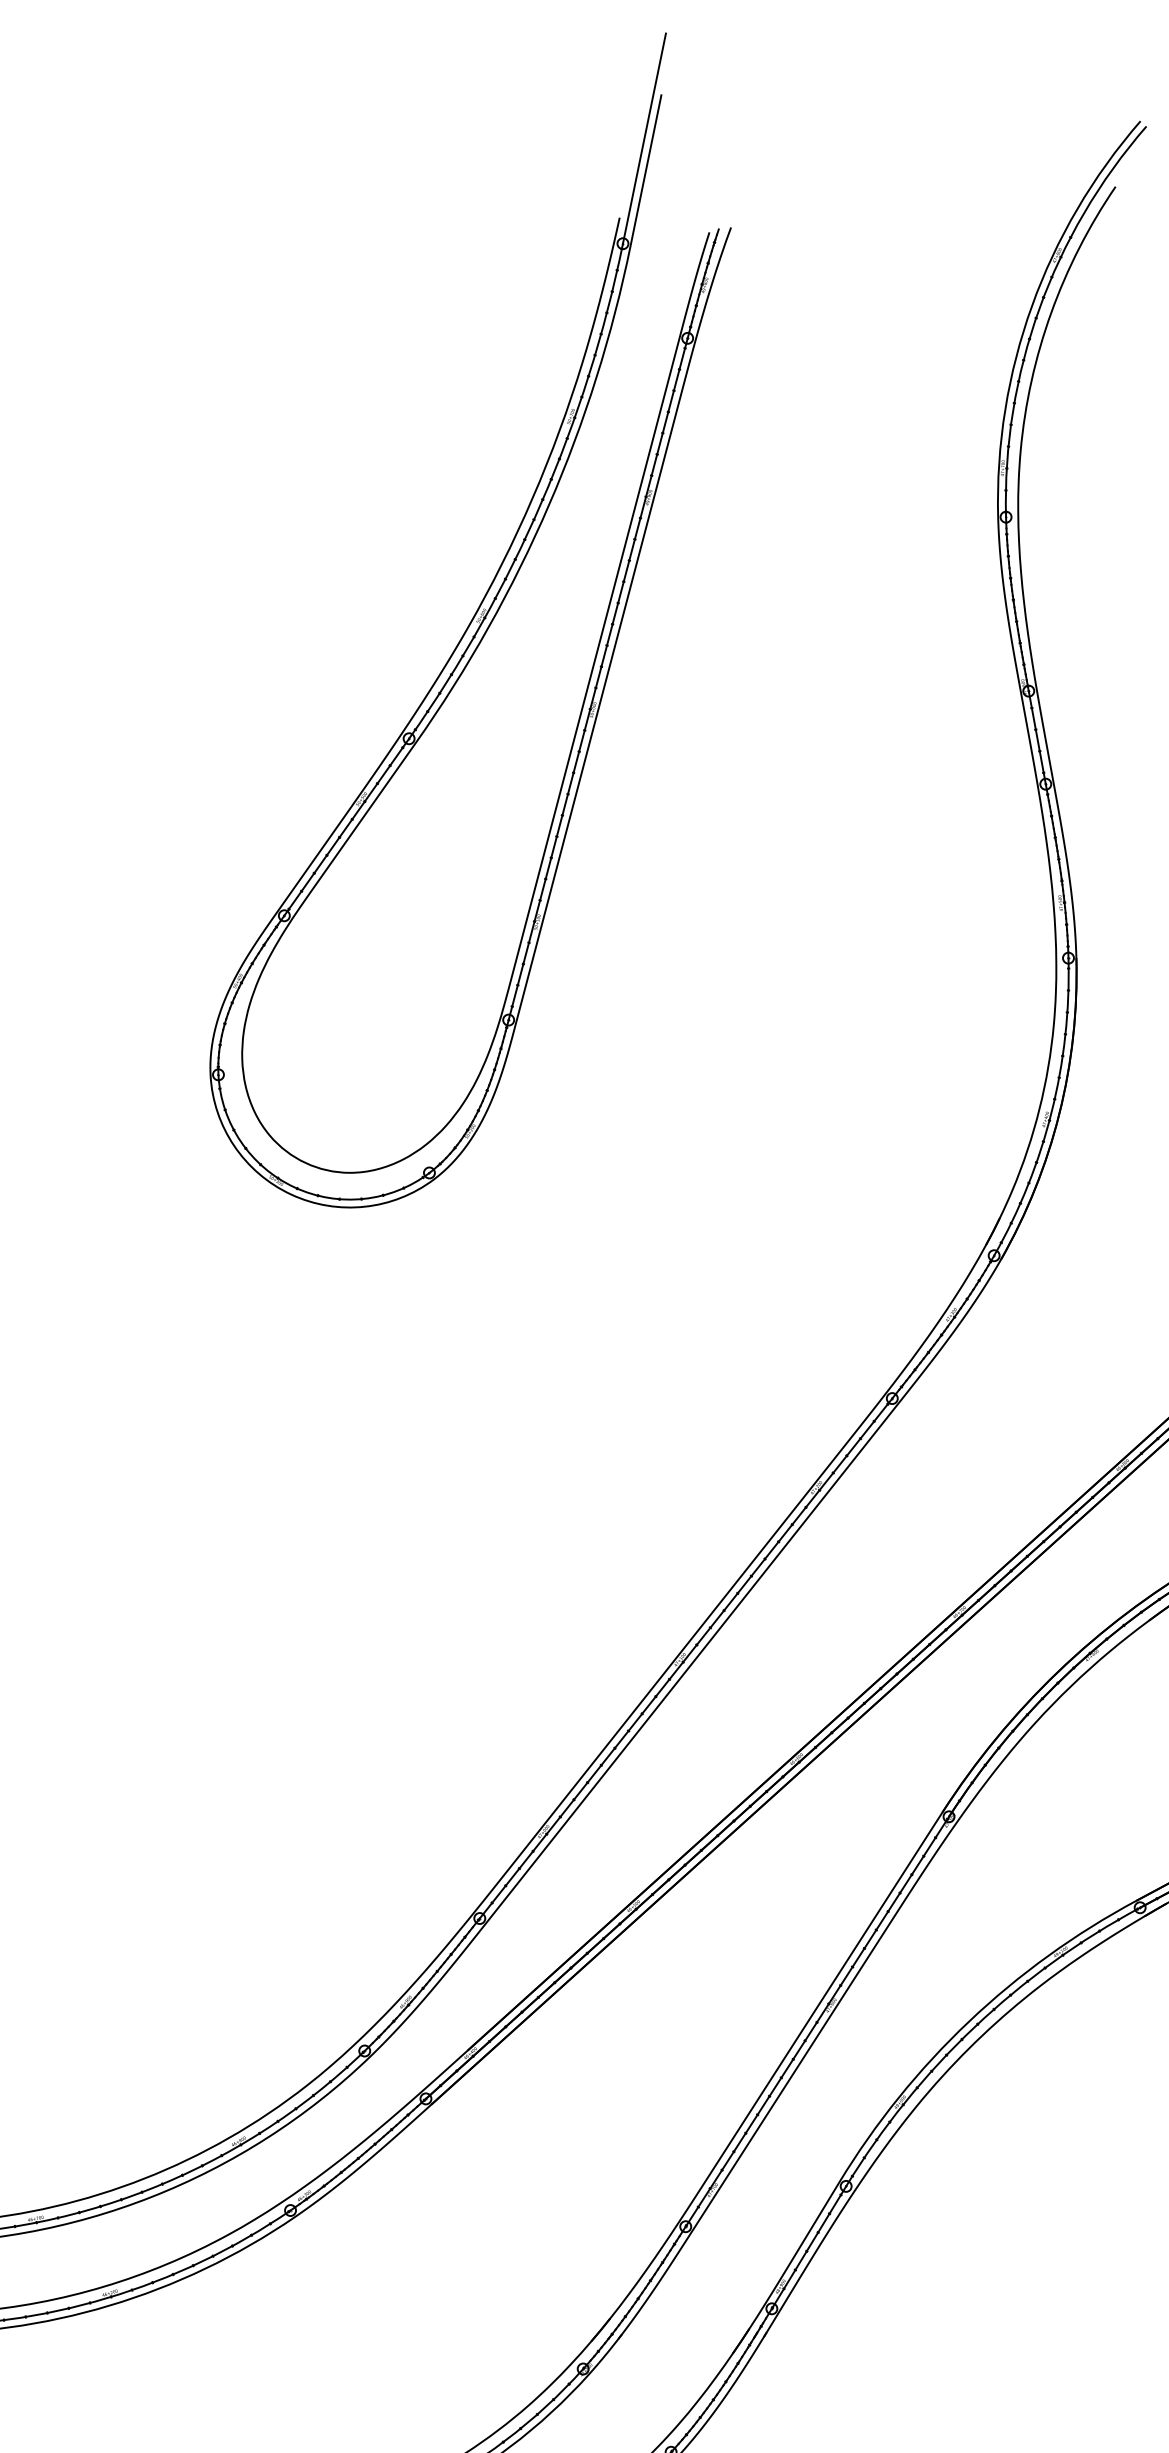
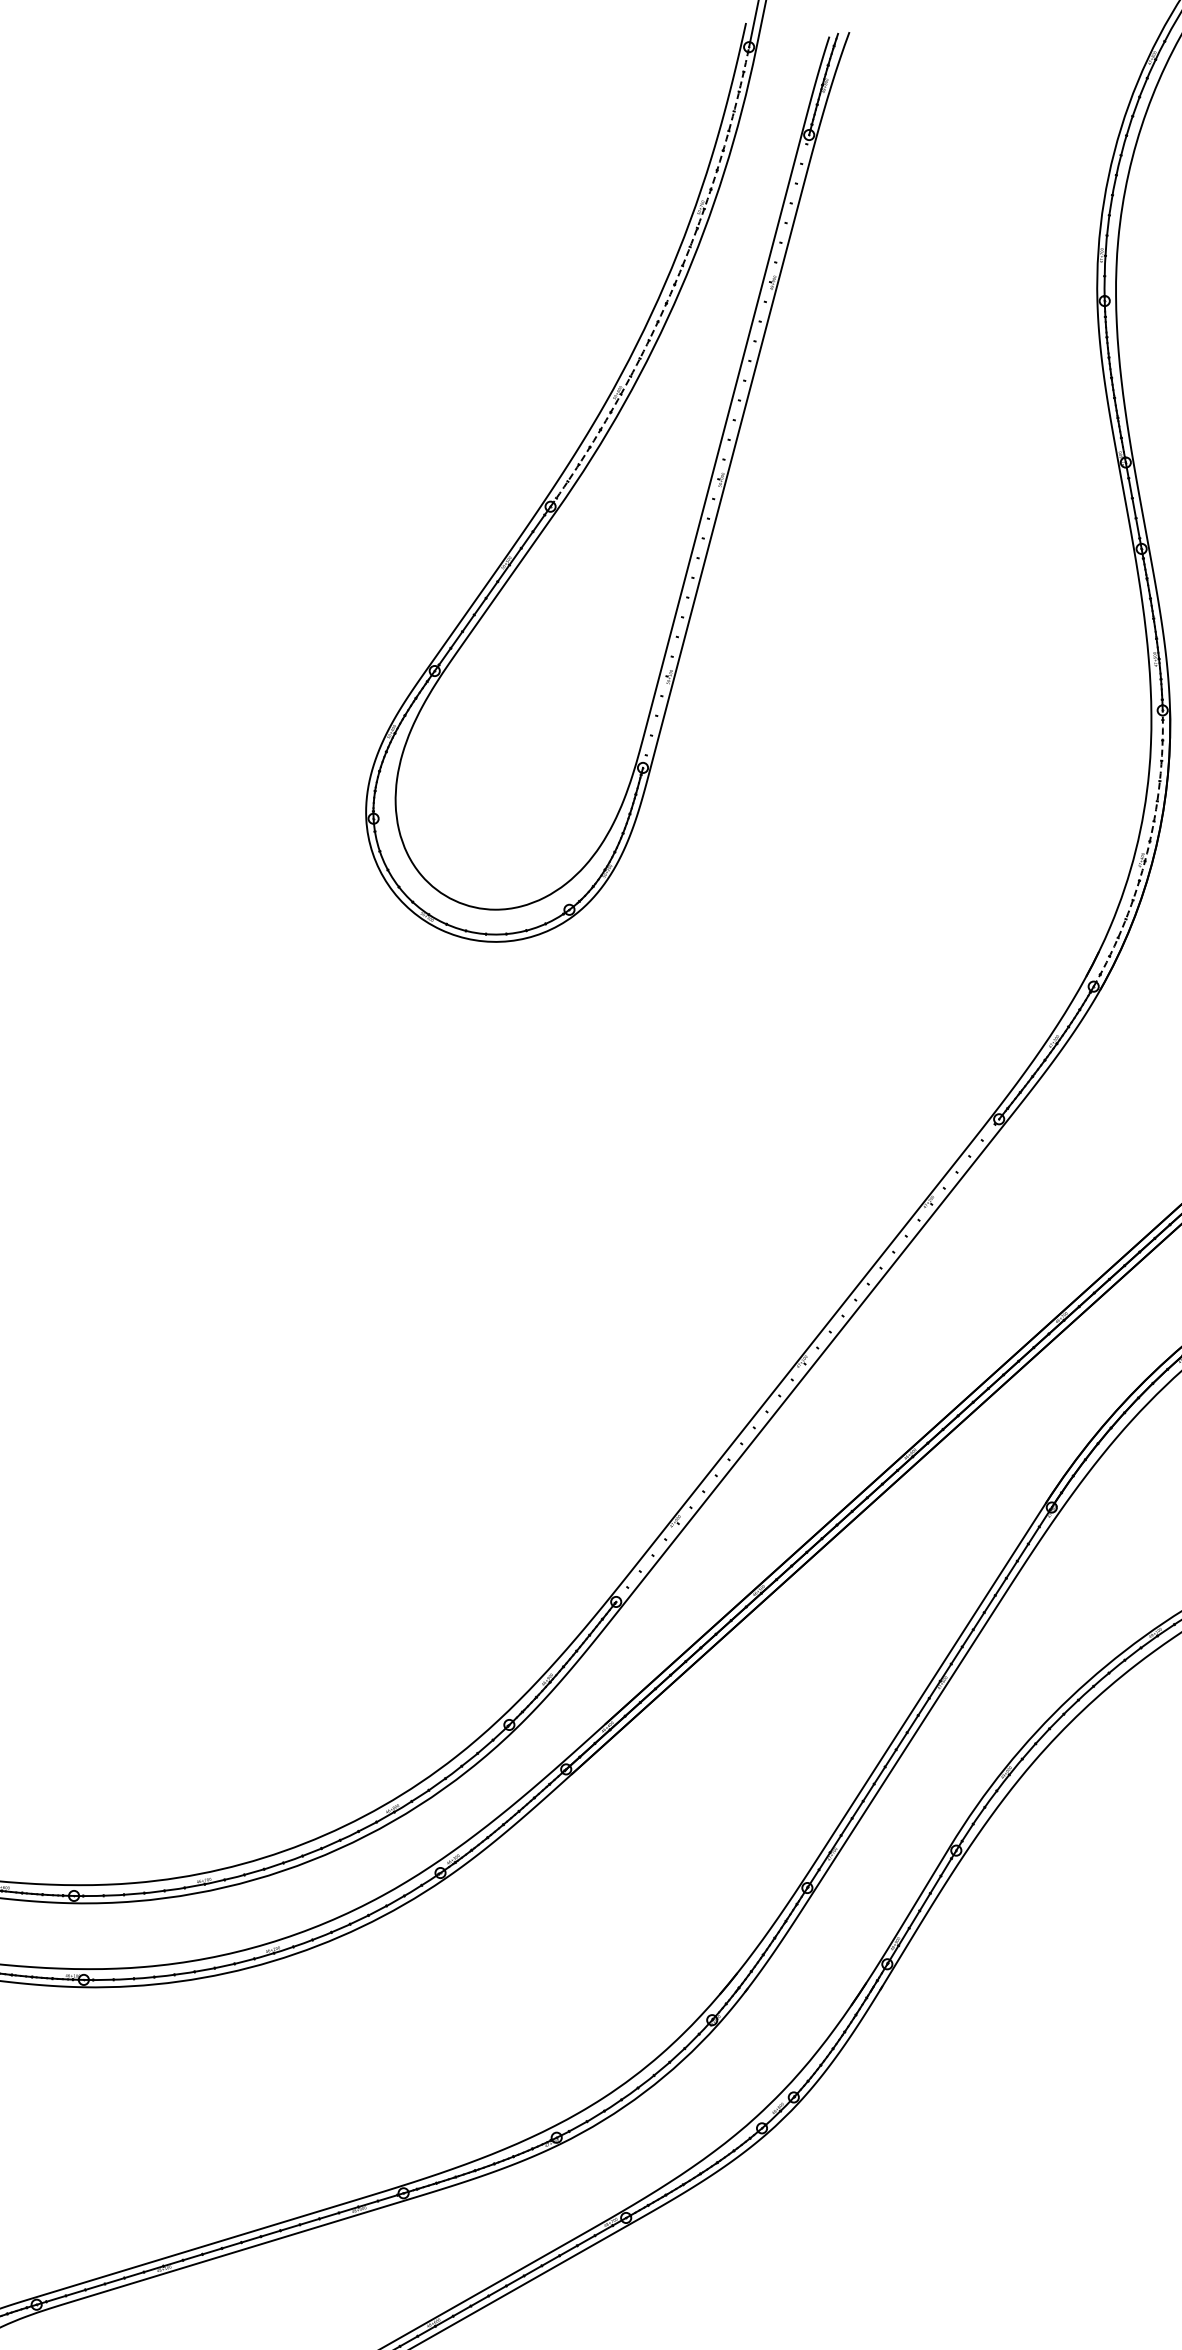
arc: (541, 502) -> (673, 287), solid -> dashed
line: (598, 679) -> (726, 451), removed
arc: (1052, 1112) -> (1147, 853), solid -> dashed
line: (685, 1658) -> (807, 1360), removed

